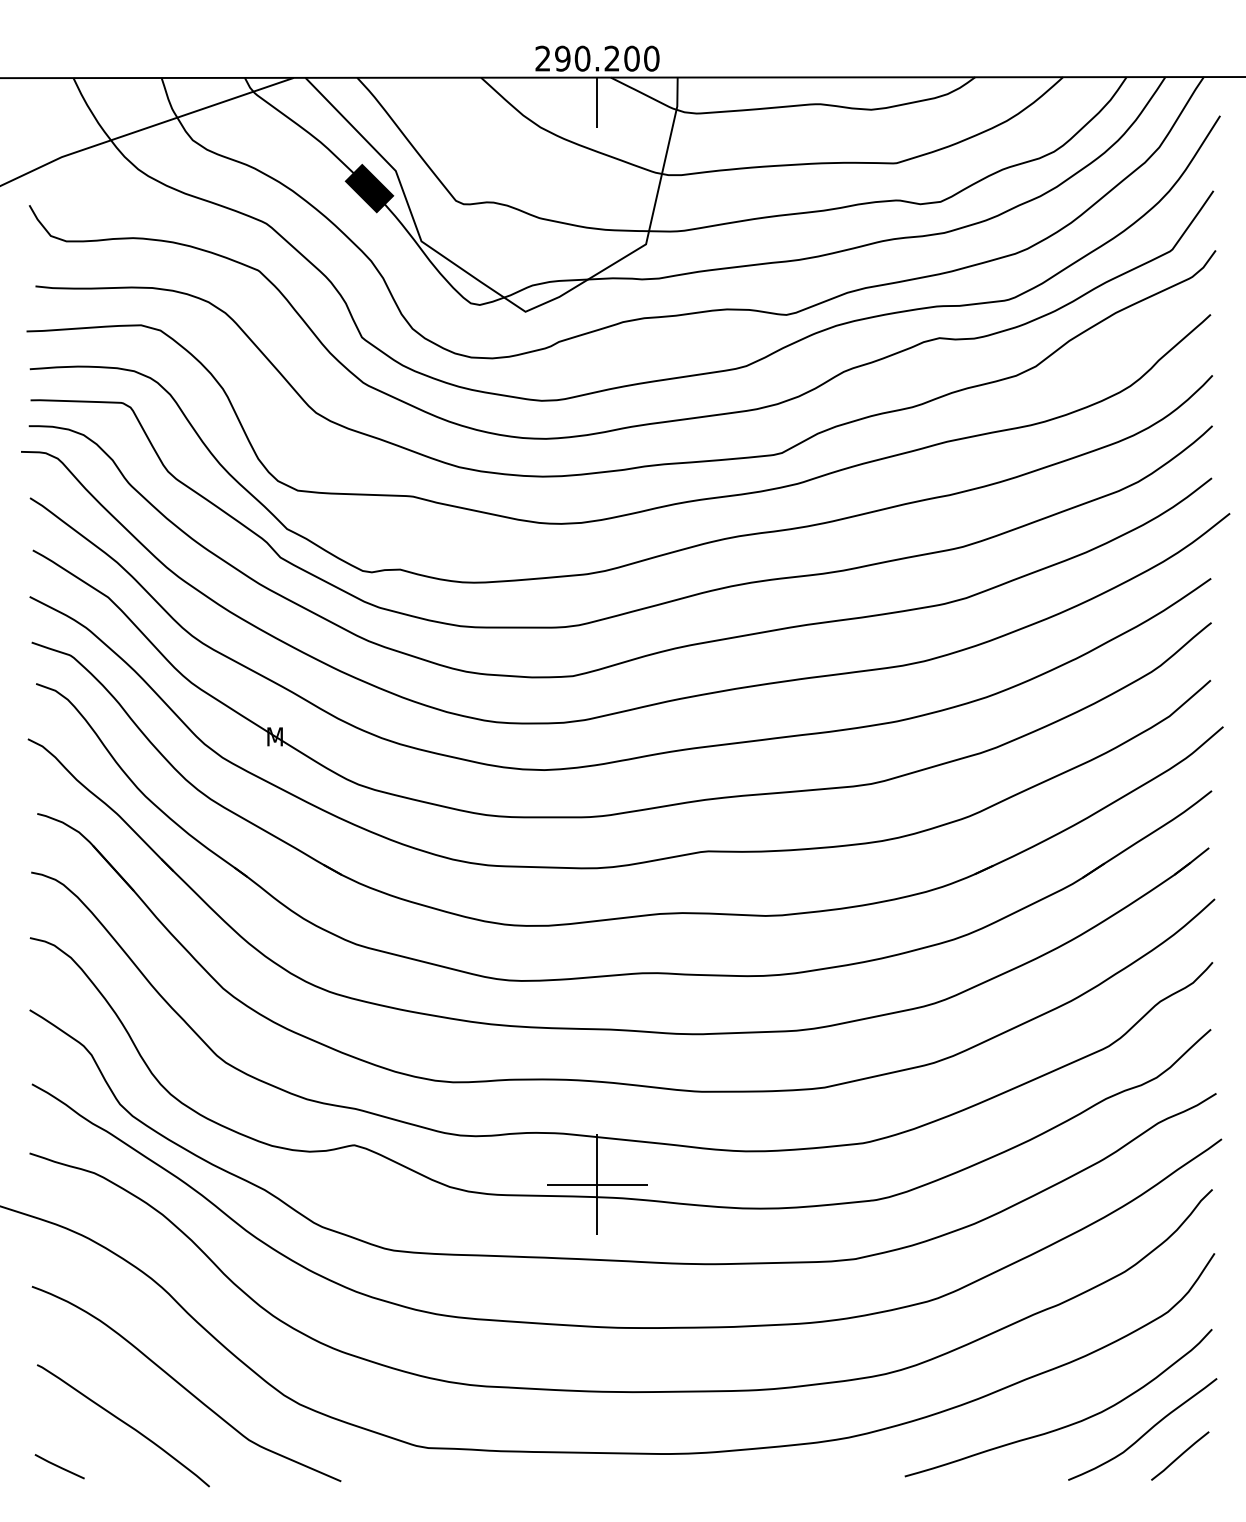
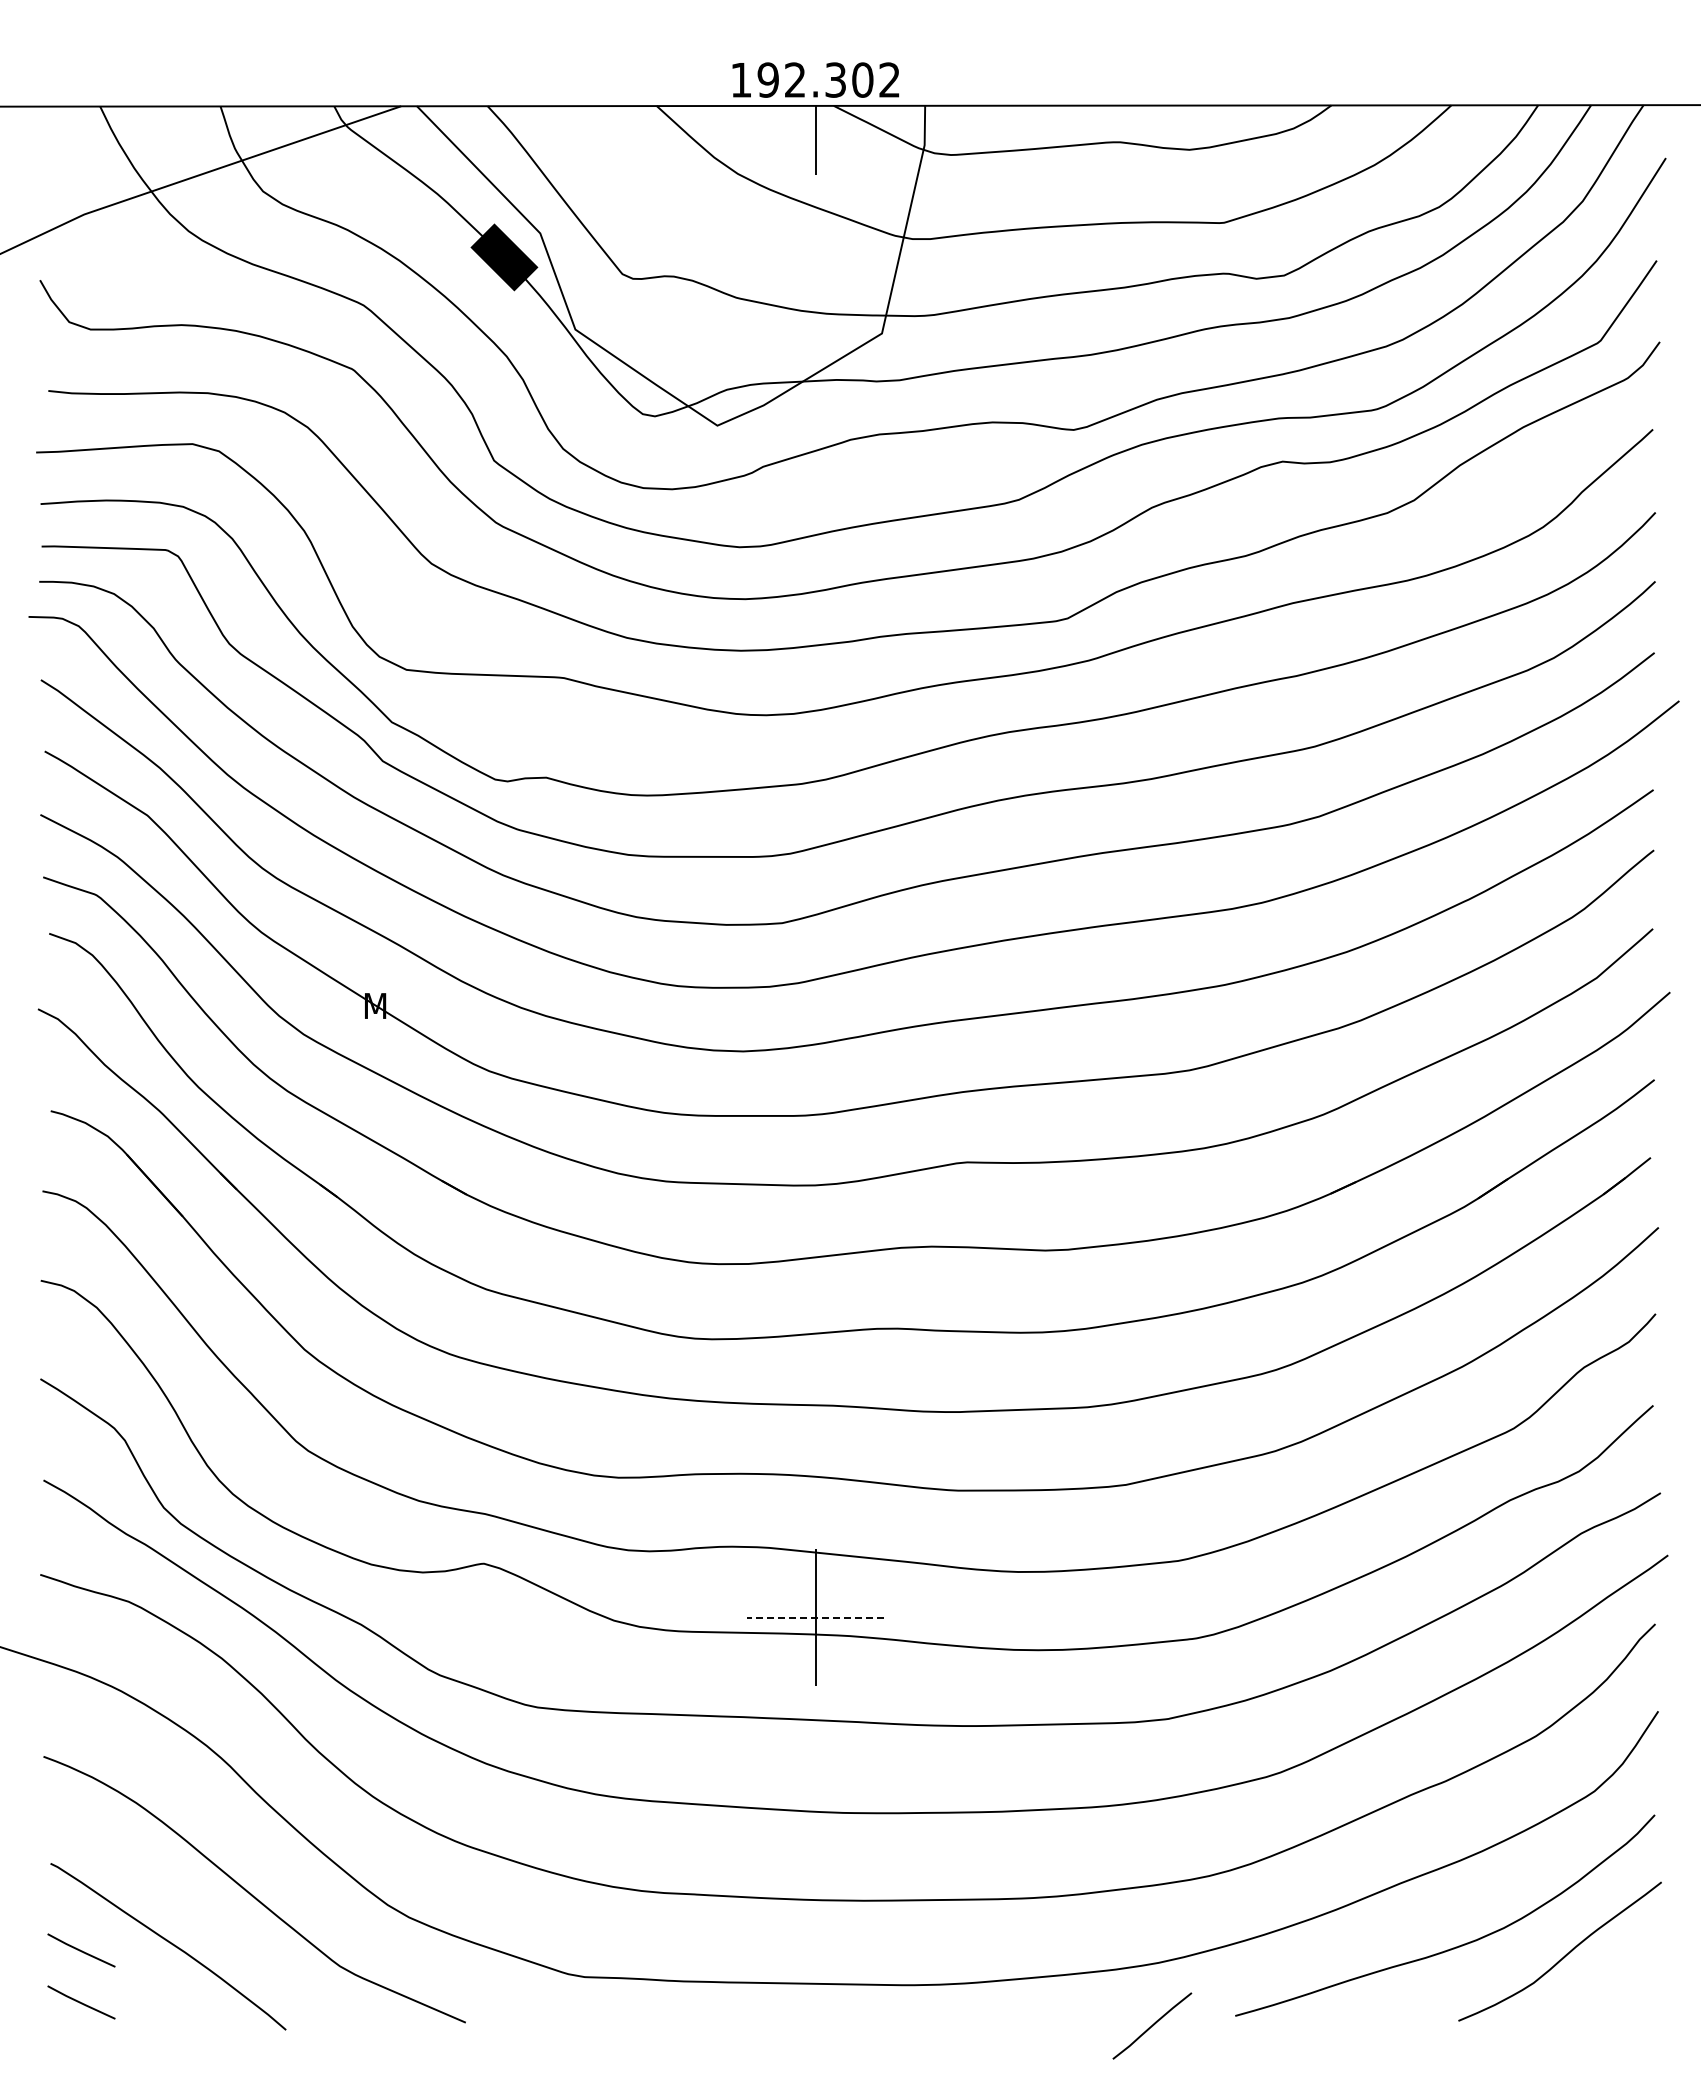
text: (597, 58) -> (815, 79), 290.200 -> 192.302
line: (597, 1184) -> (815, 1617), solid -> dashed
line: (59, 1428) -> (81, 1950), added
line: (1180, 1455) -> (1152, 2025), moved

